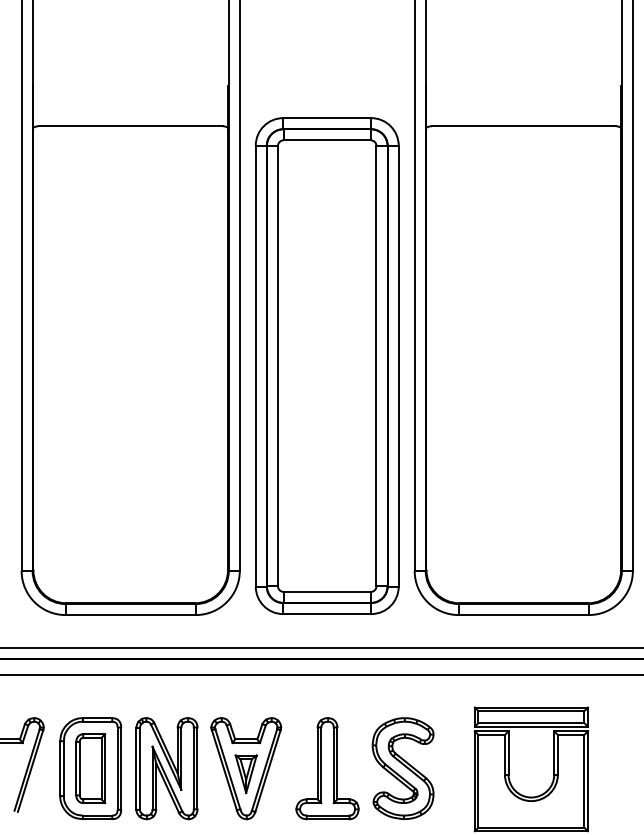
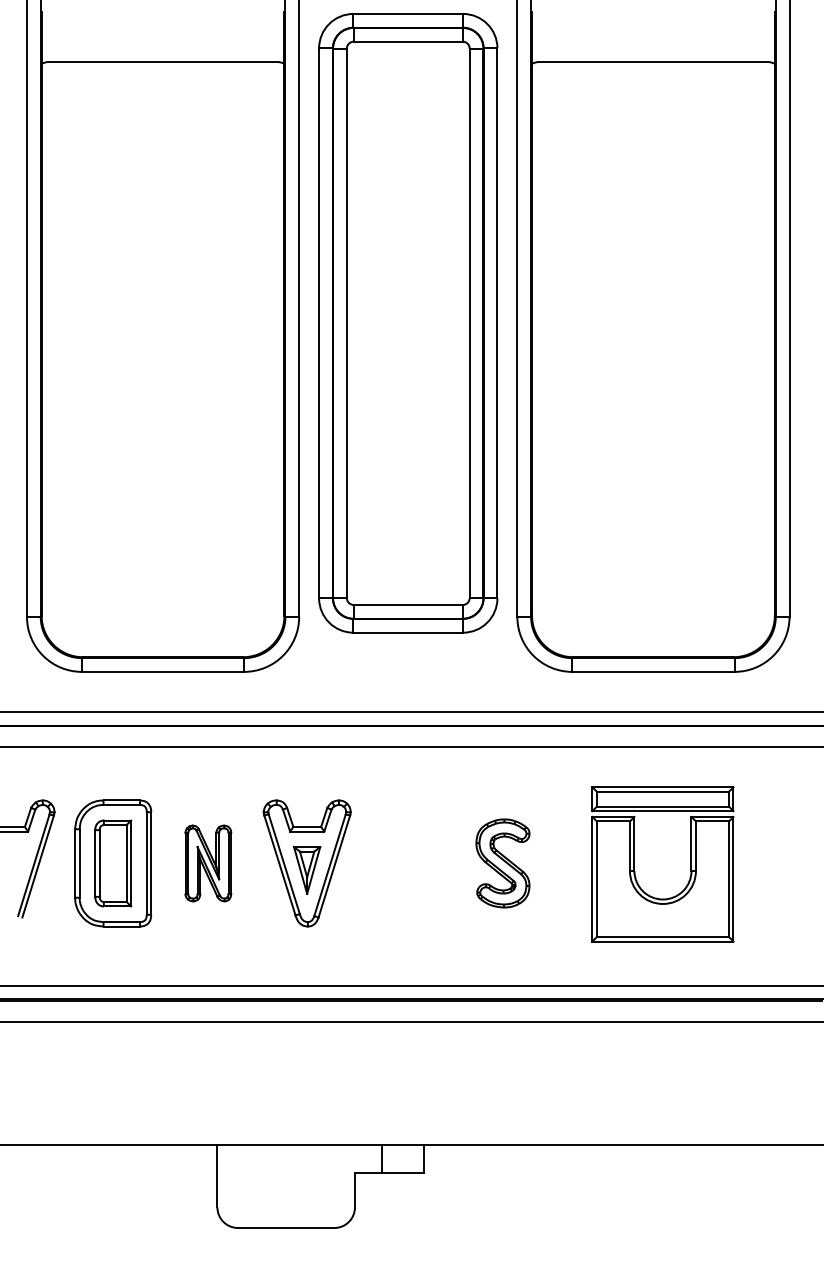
part: (327, 366) -> (408, 323), moved
part: (167, 768) -> (208, 863), size x0.6
part: (327, 768) -> (408, 863), removed
part: (402, 768) -> (502, 863), size x0.7

